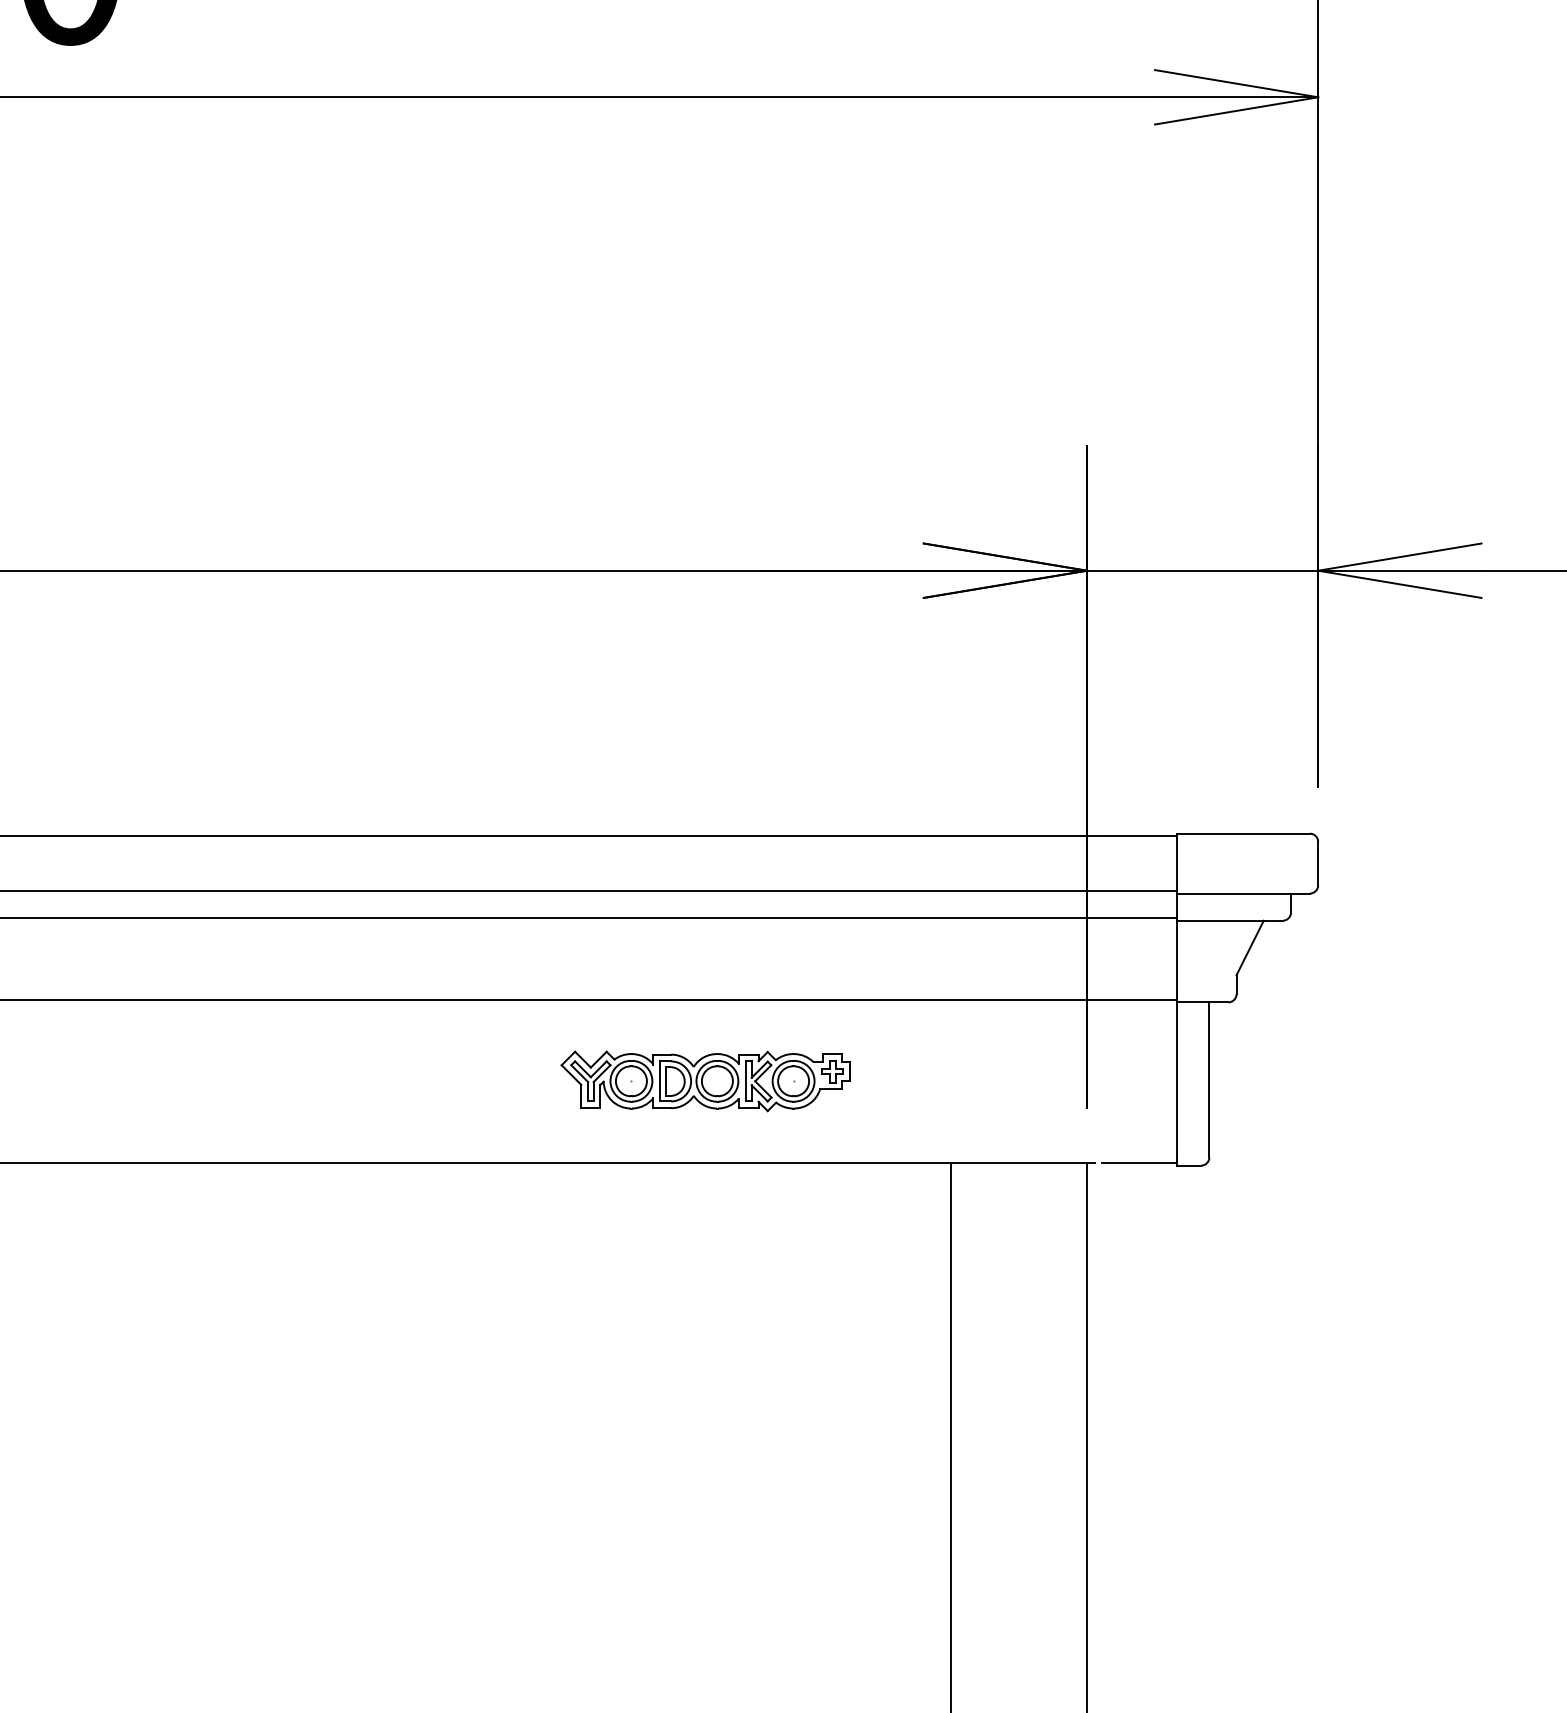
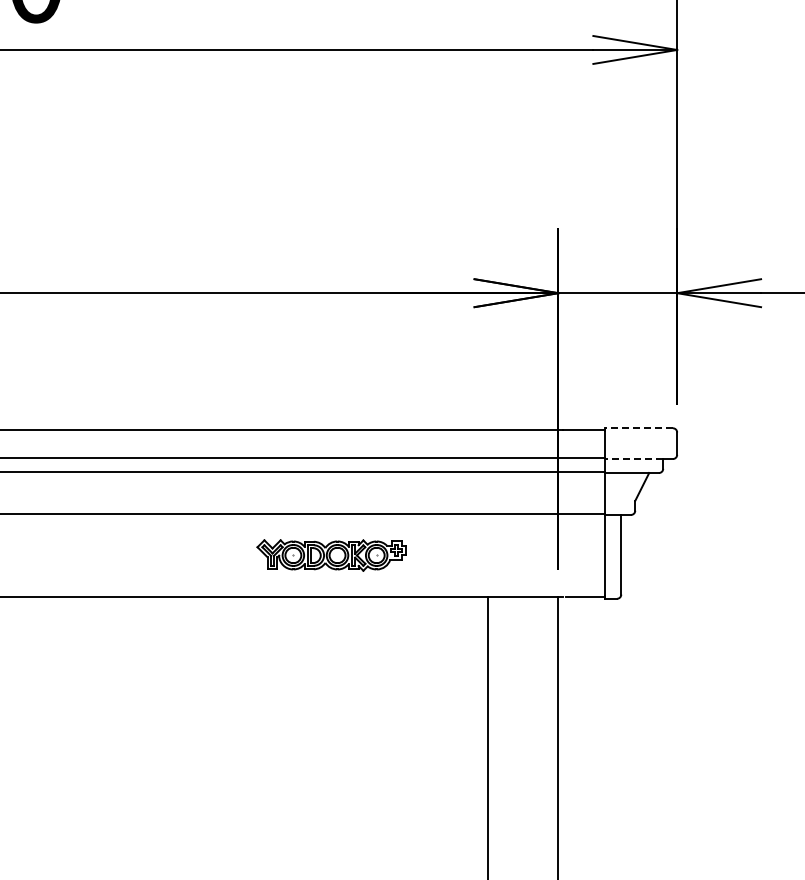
line: (1242, 834) -> (638, 428), solid -> dashed
line: (1233, 894) -> (633, 459), solid -> dashed
part: (705, 1081) -> (331, 555), moved

